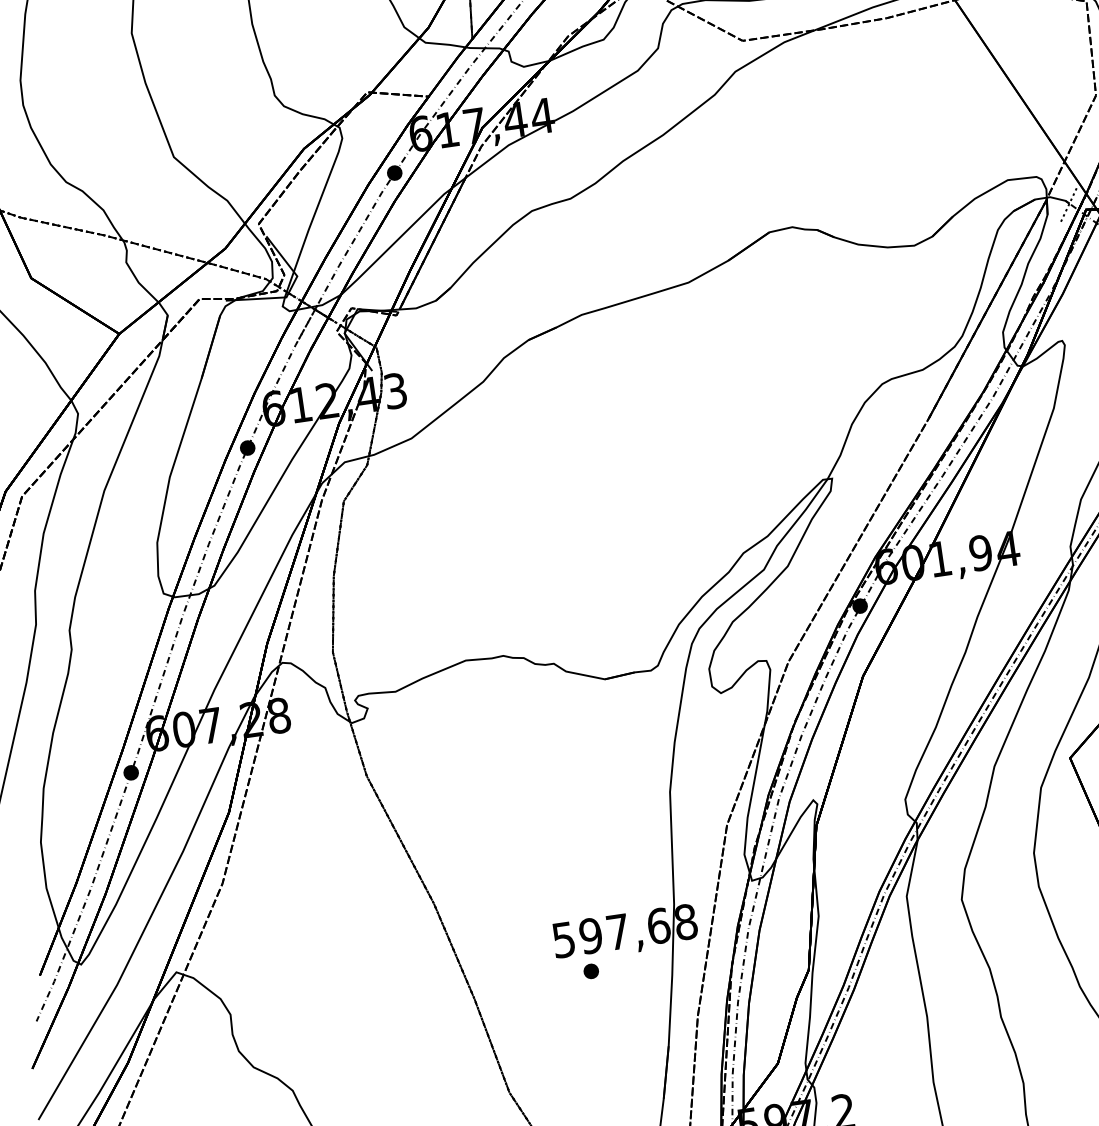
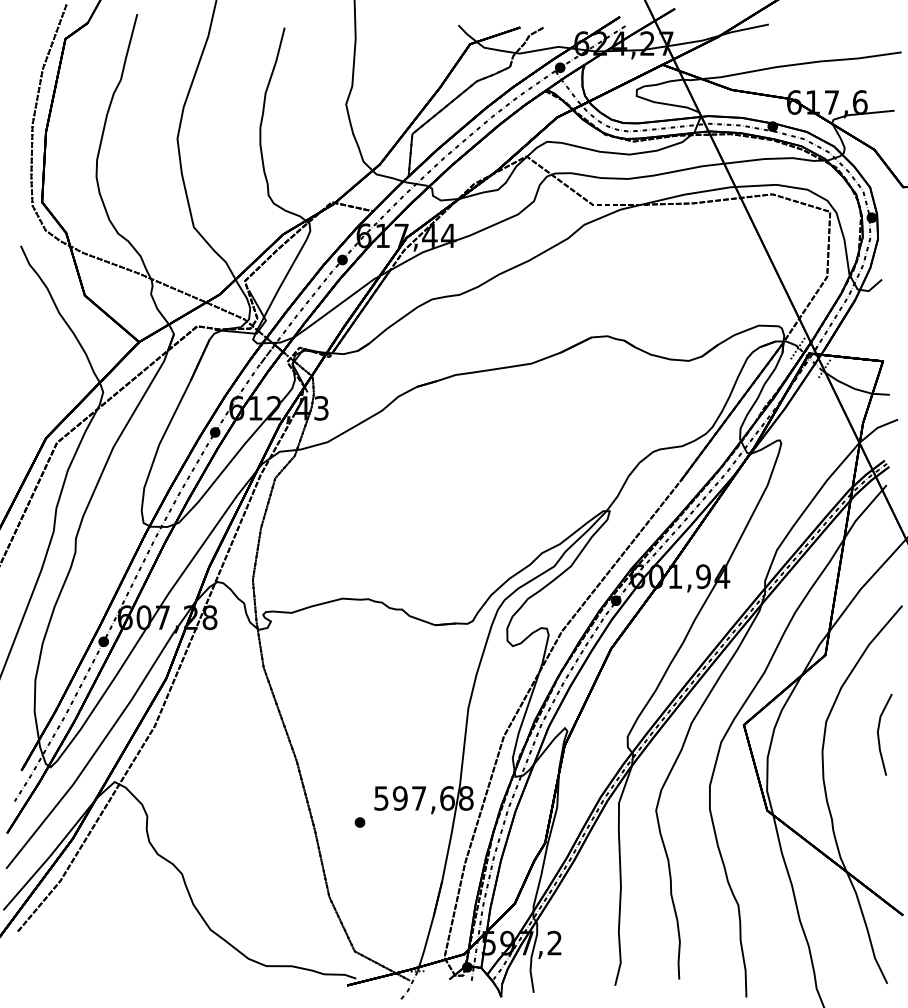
part: (590, 971) -> (359, 822), moved

